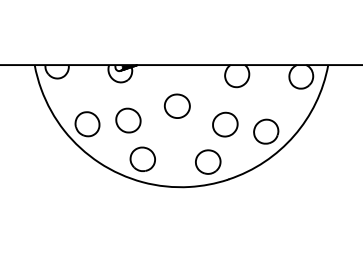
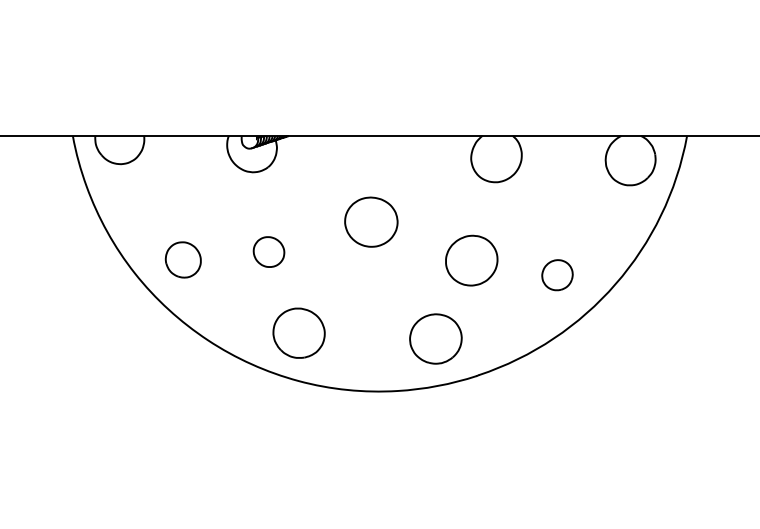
part: (128, 120) -> (269, 251), size x0.6
part: (87, 124) -> (183, 260), size x0.7
part: (266, 131) -> (557, 274), size x0.6

